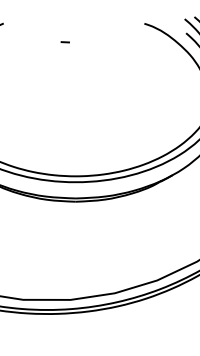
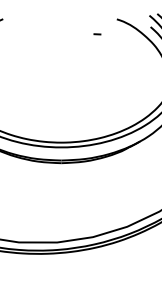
line: (64, 42) -> (96, 34), moved

